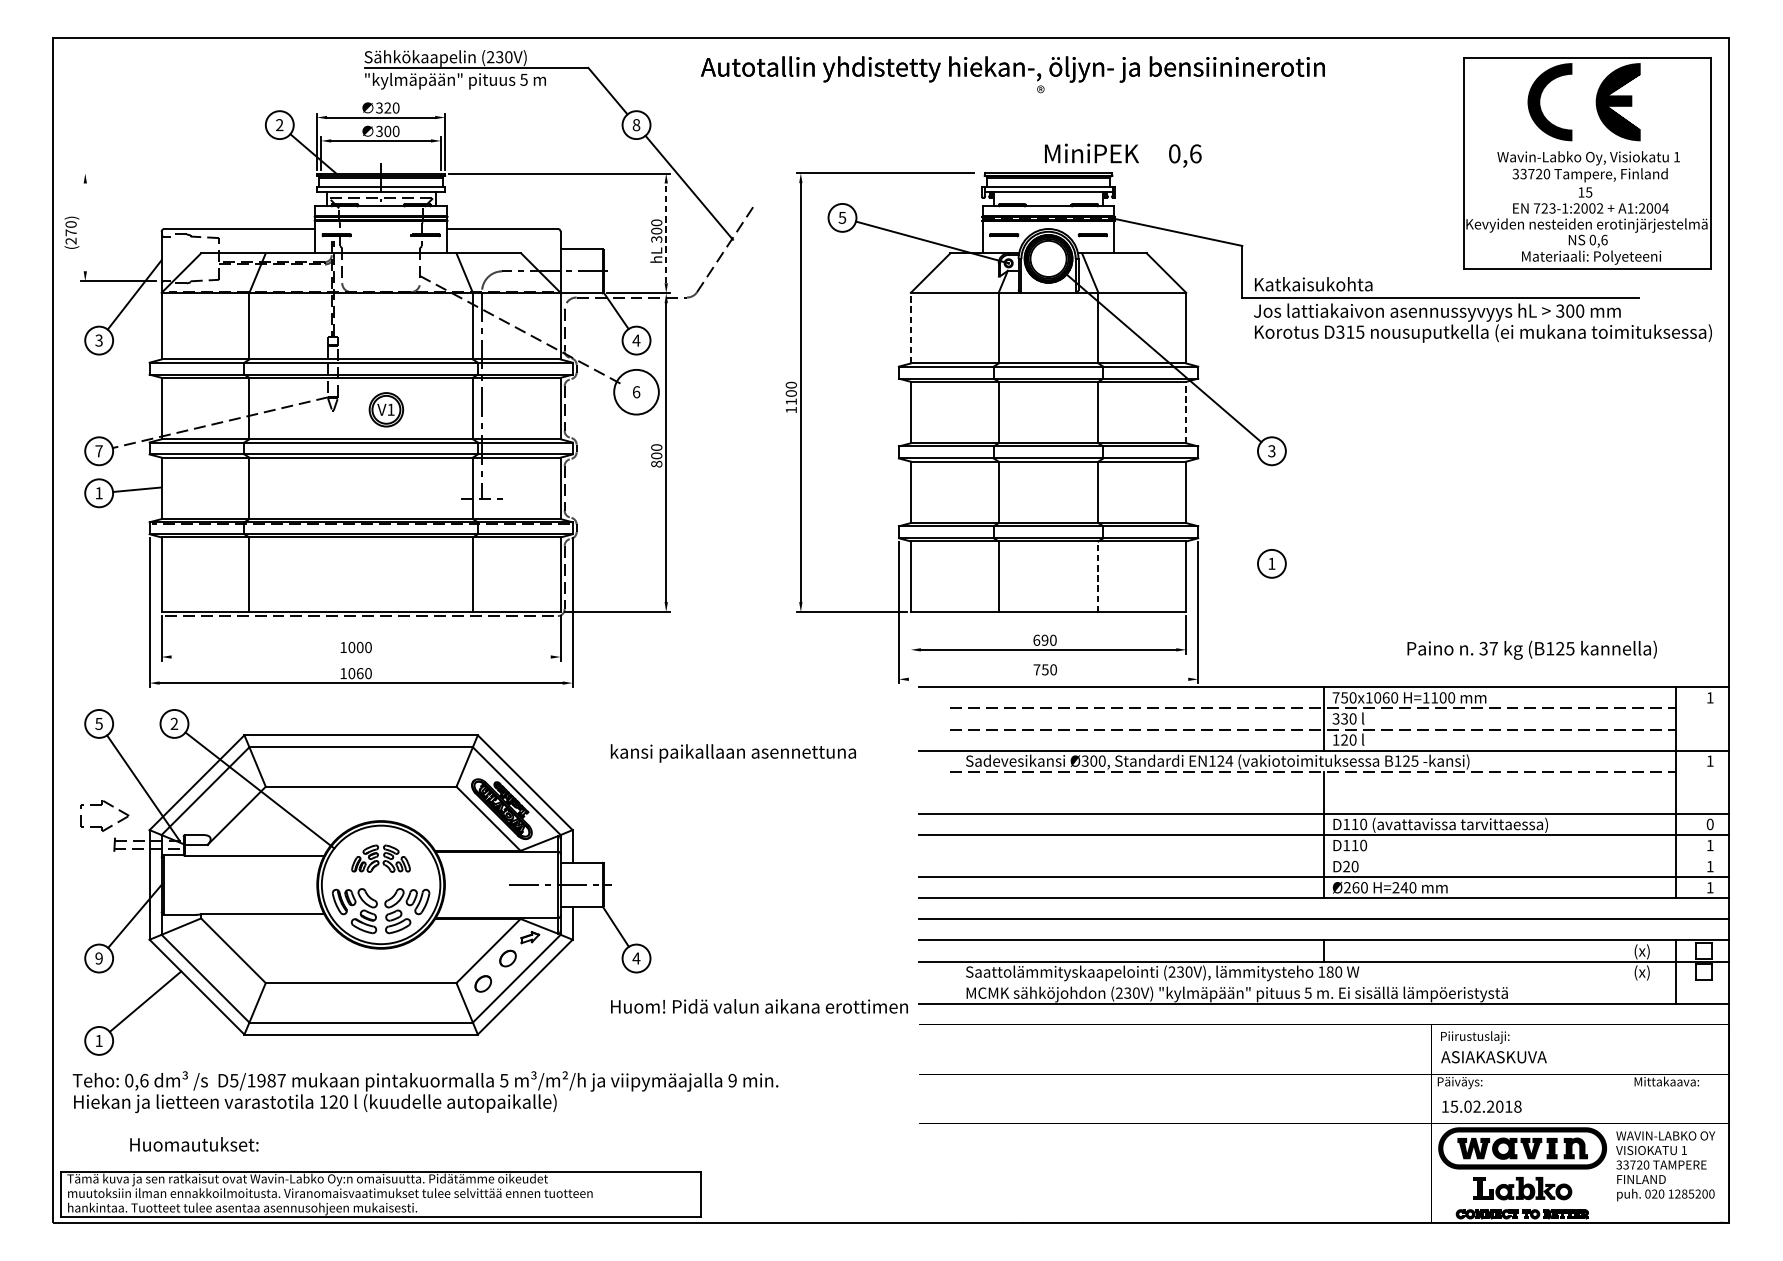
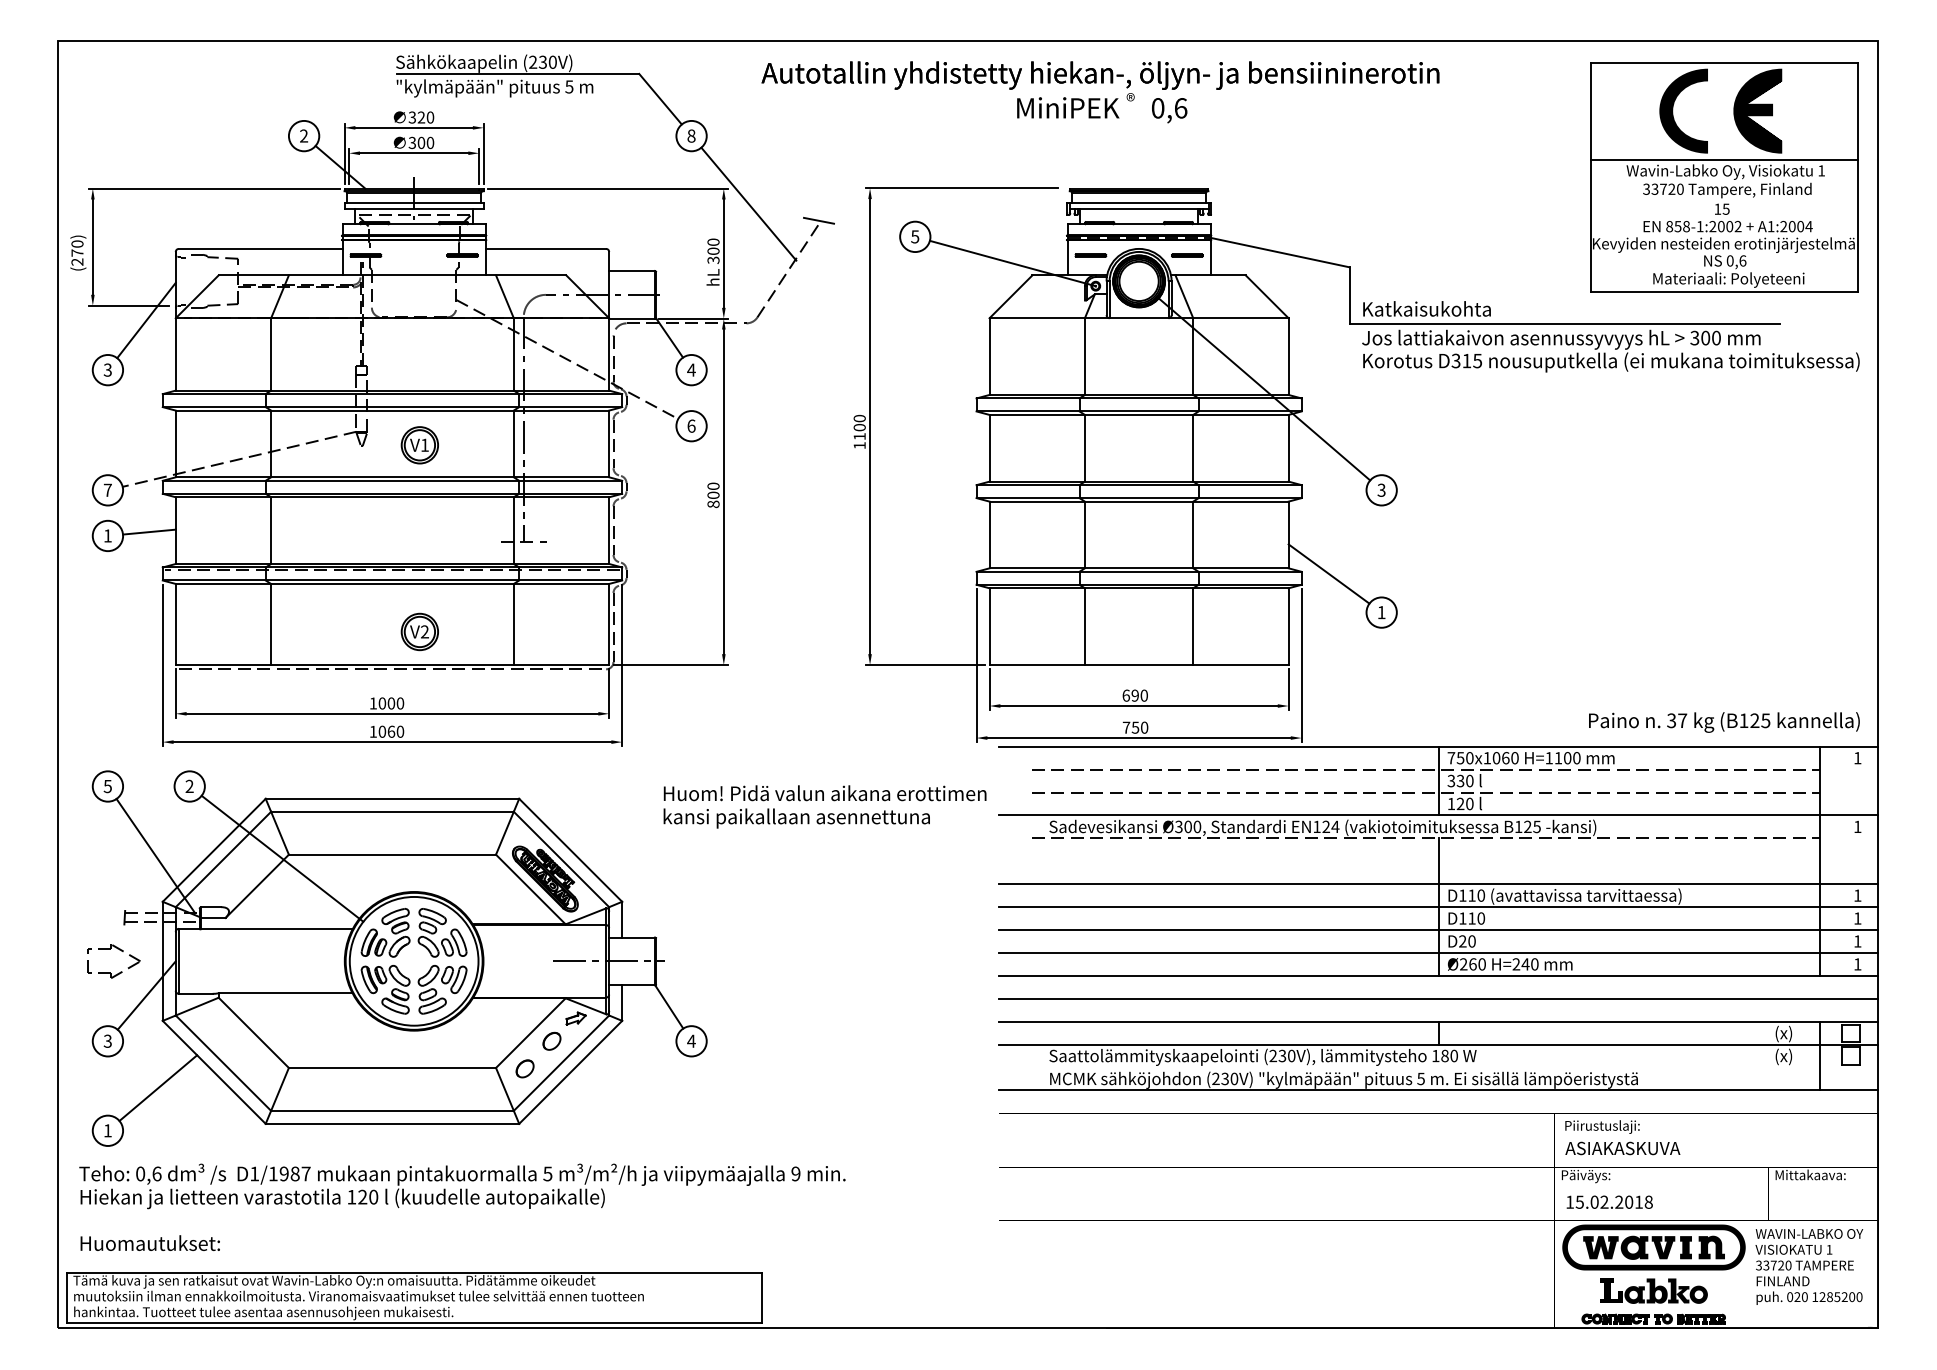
line: (1587, 147) -> (1724, 160), added
text: (1123, 155) -> (1102, 110), moved
line: (197, 173) -> (214, 188), added
line: (754, 202) -> (819, 220), added
text: (1544, 208) -> (1677, 226), 723-1:2002 -> 858-1:2002
line: (84, 226) -> (92, 246), added
line: (665, 233) -> (723, 253), dashed -> solid
line: (910, 328) -> (989, 356), dashed -> solid
circle: (636, 392) -> (691, 426), size x0.62
line: (1186, 411) -> (1288, 447), dashed -> solid
line: (1222, 527) -> (1328, 573), added
line: (1098, 576) -> (1193, 626), dashed -> solid
part: (386, 581) -> (419, 631), added
line: (910, 634) -> (989, 689), added
text: (1532, 650) -> (1724, 722), moved
line: (361, 656) -> (392, 713), added
line: (1048, 679) -> (1138, 738), added
text: (1710, 824) -> (1857, 895), 0 -> 1
part: (101, 826) -> (110, 972), moved
line: (1324, 856) -> (1438, 930), added
part: (380, 858) -> (413, 932), size x1.67
text: (98, 958) -> (107, 1041), 9 -> 3
text: (758, 1006) -> (824, 793), moved
text: (234, 1080) -> (254, 1173), D5/1987 -> D1/1987
text: (193, 1143) -> (149, 1242), moved

